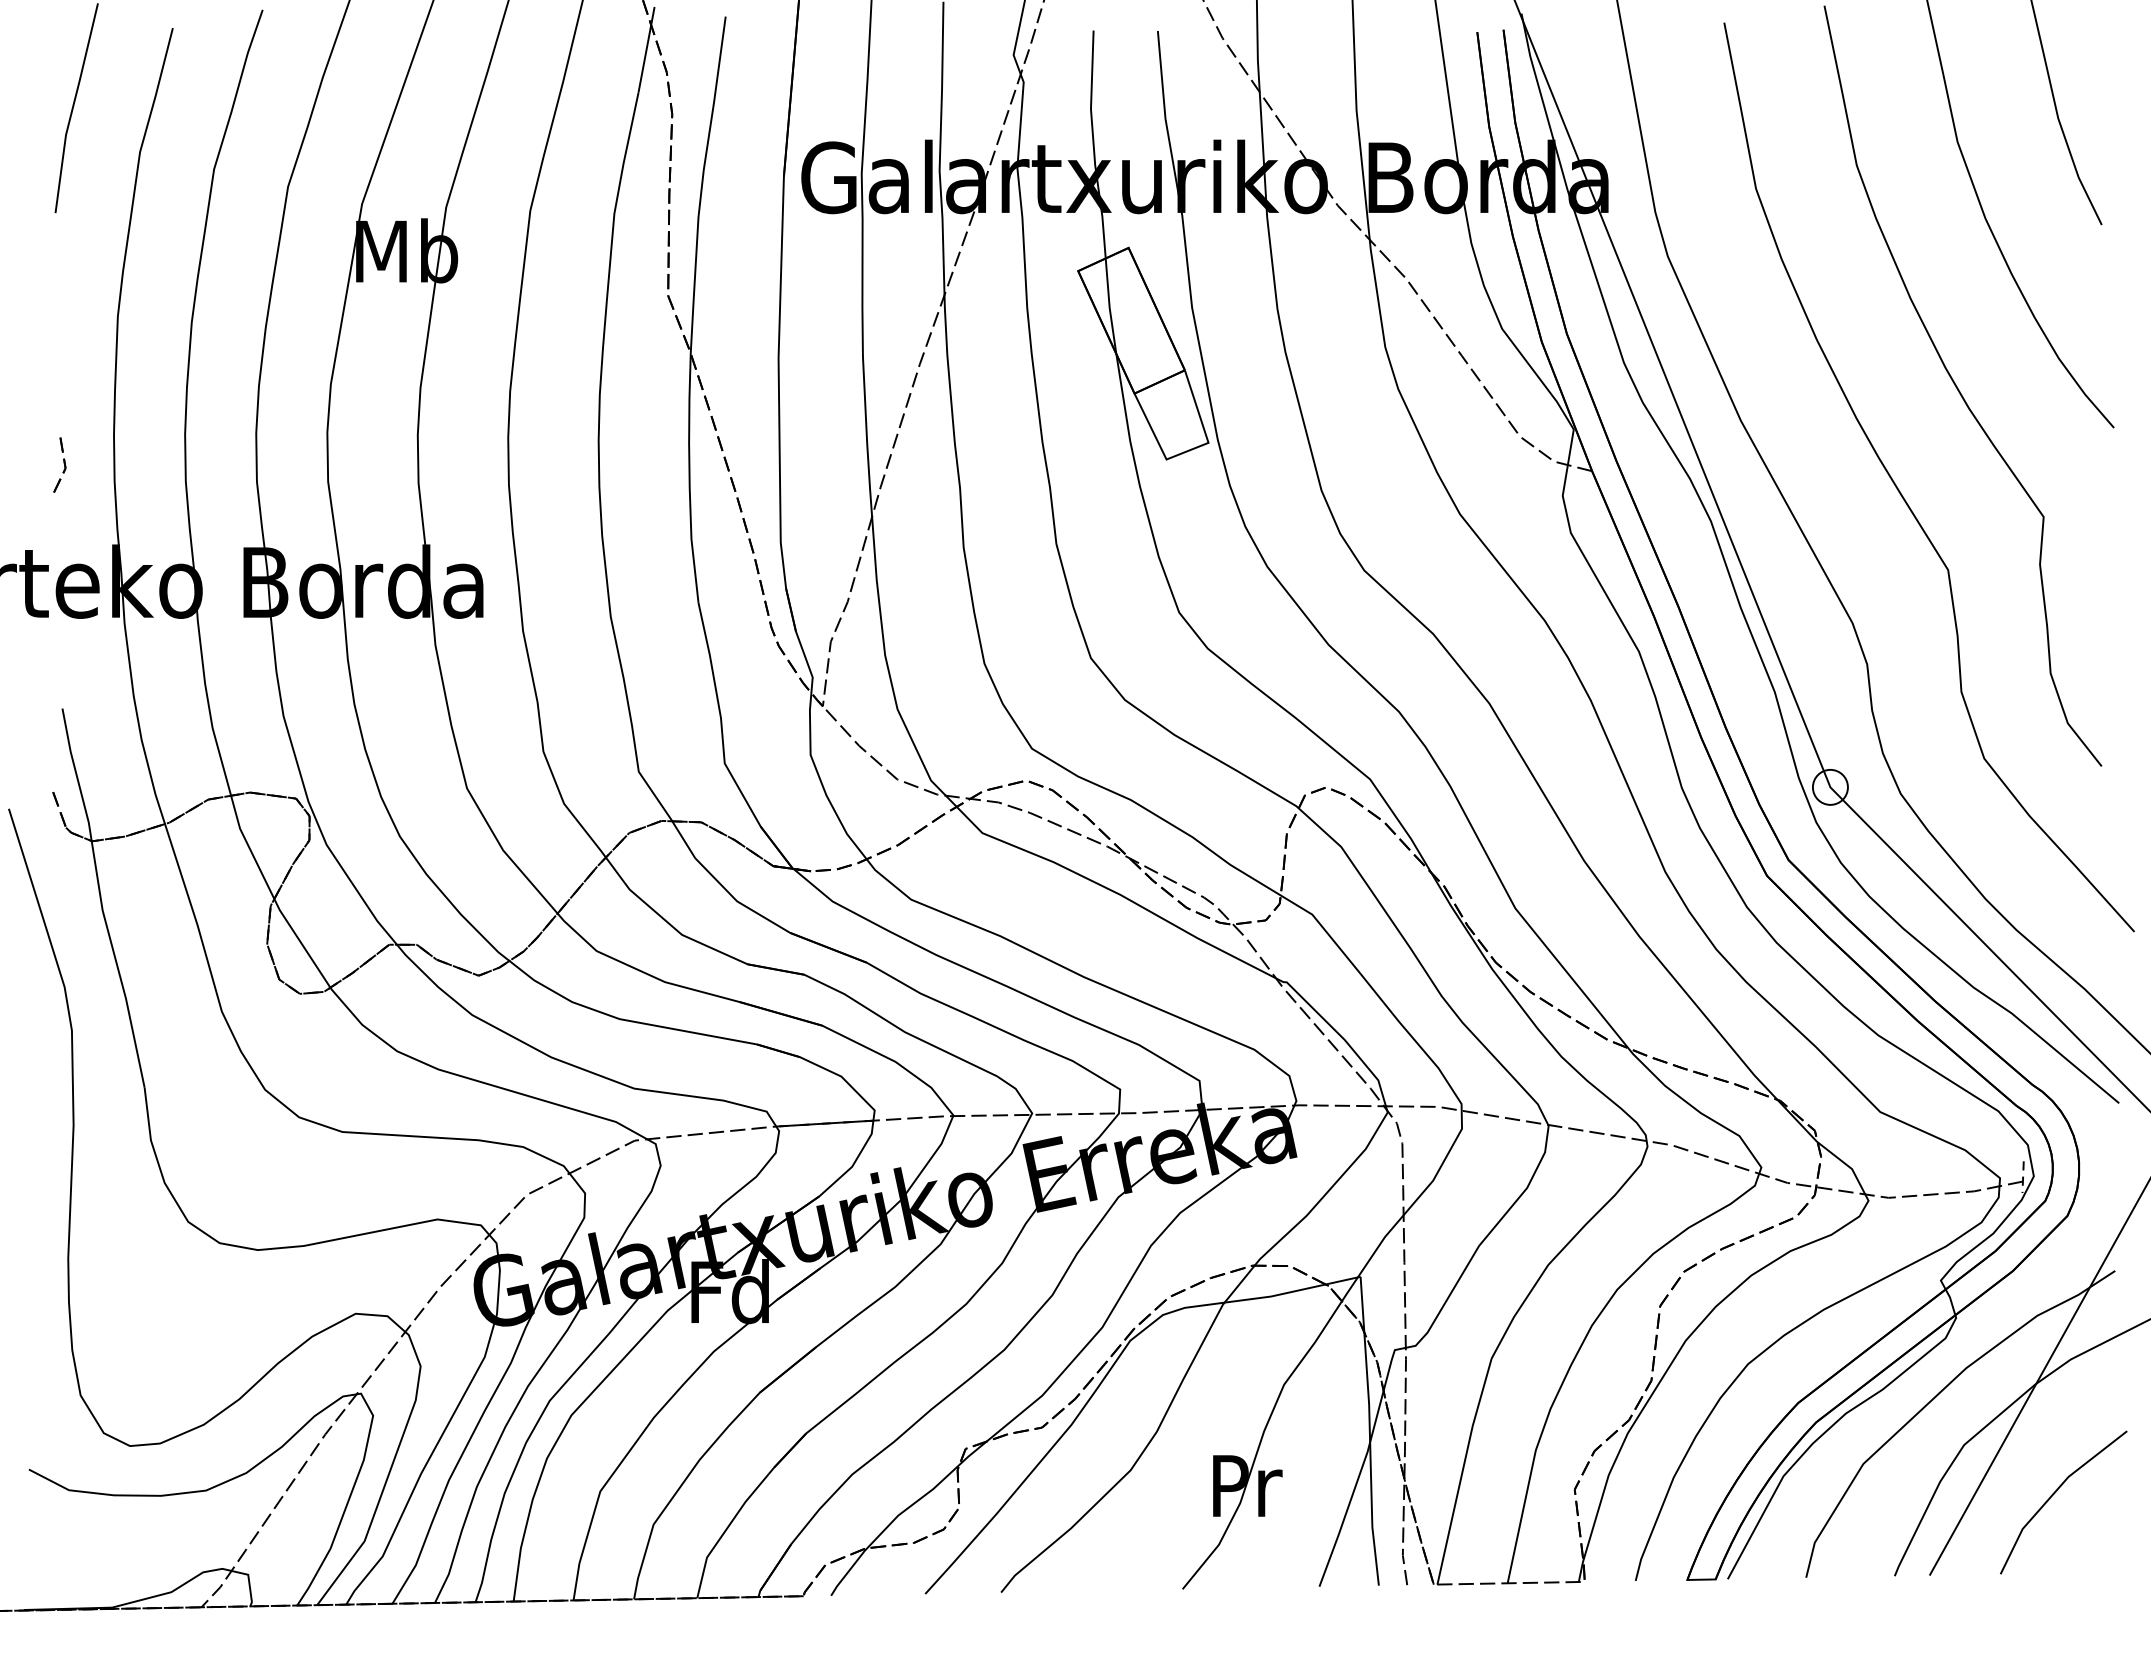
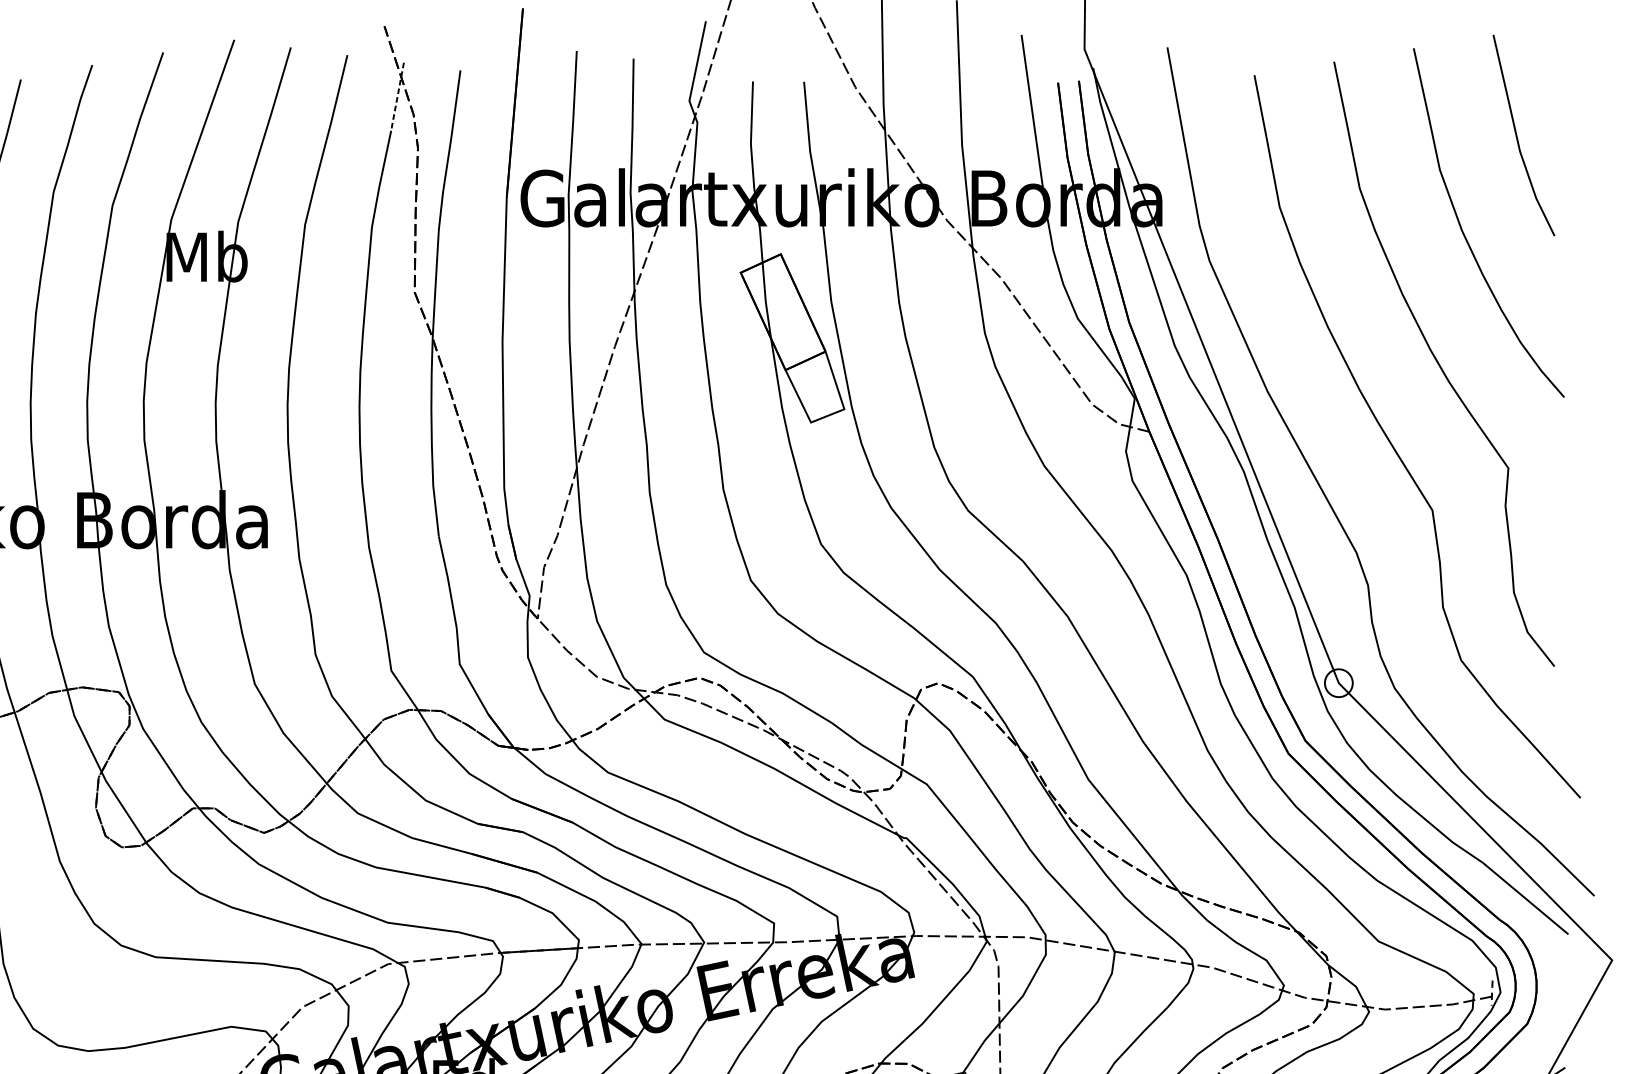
line: (646, 49) -> (397, 96), solid -> dashed

